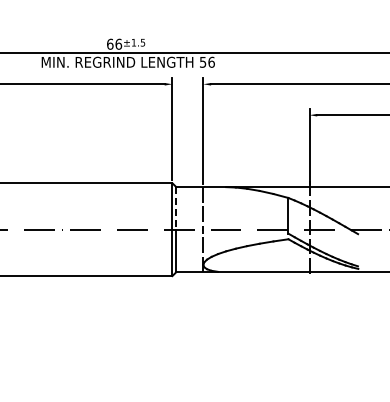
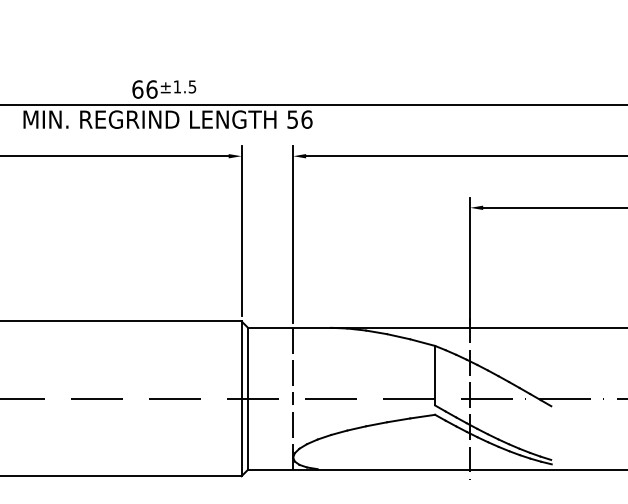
line: (176, 208) -> (248, 363), dashed -> solid

